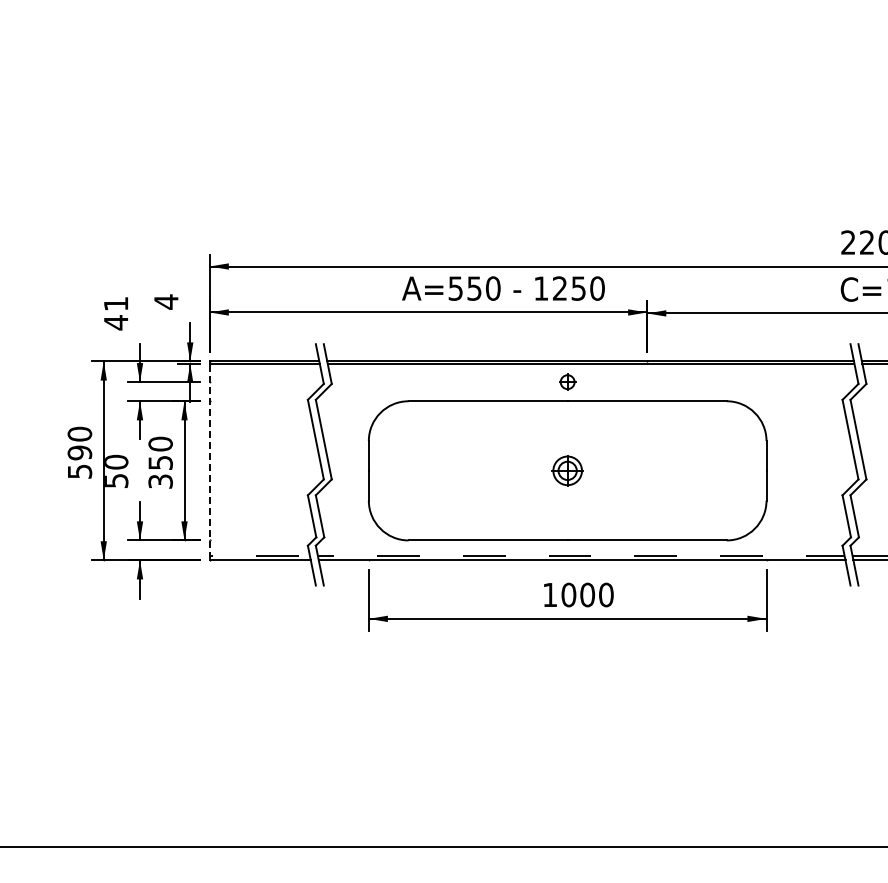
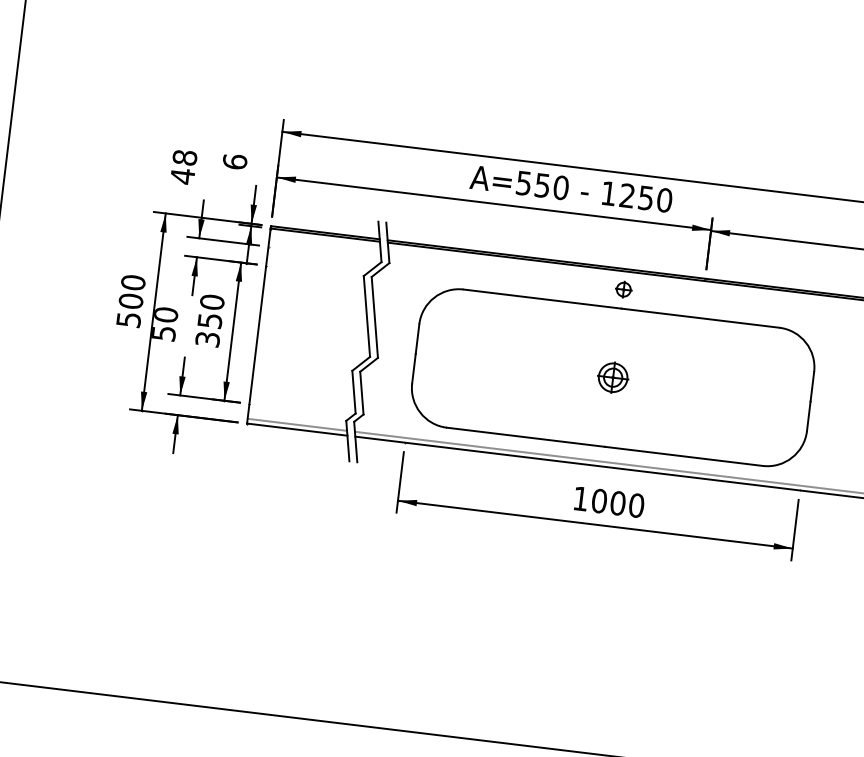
text: (166, 301) -> (235, 161), 4 -> 6
text: (115, 303) -> (184, 157), 41 -> 48
text: (79, 452) -> (130, 300), 590 -> 500
line: (209, 462) -> (258, 326), dashed -> solid

